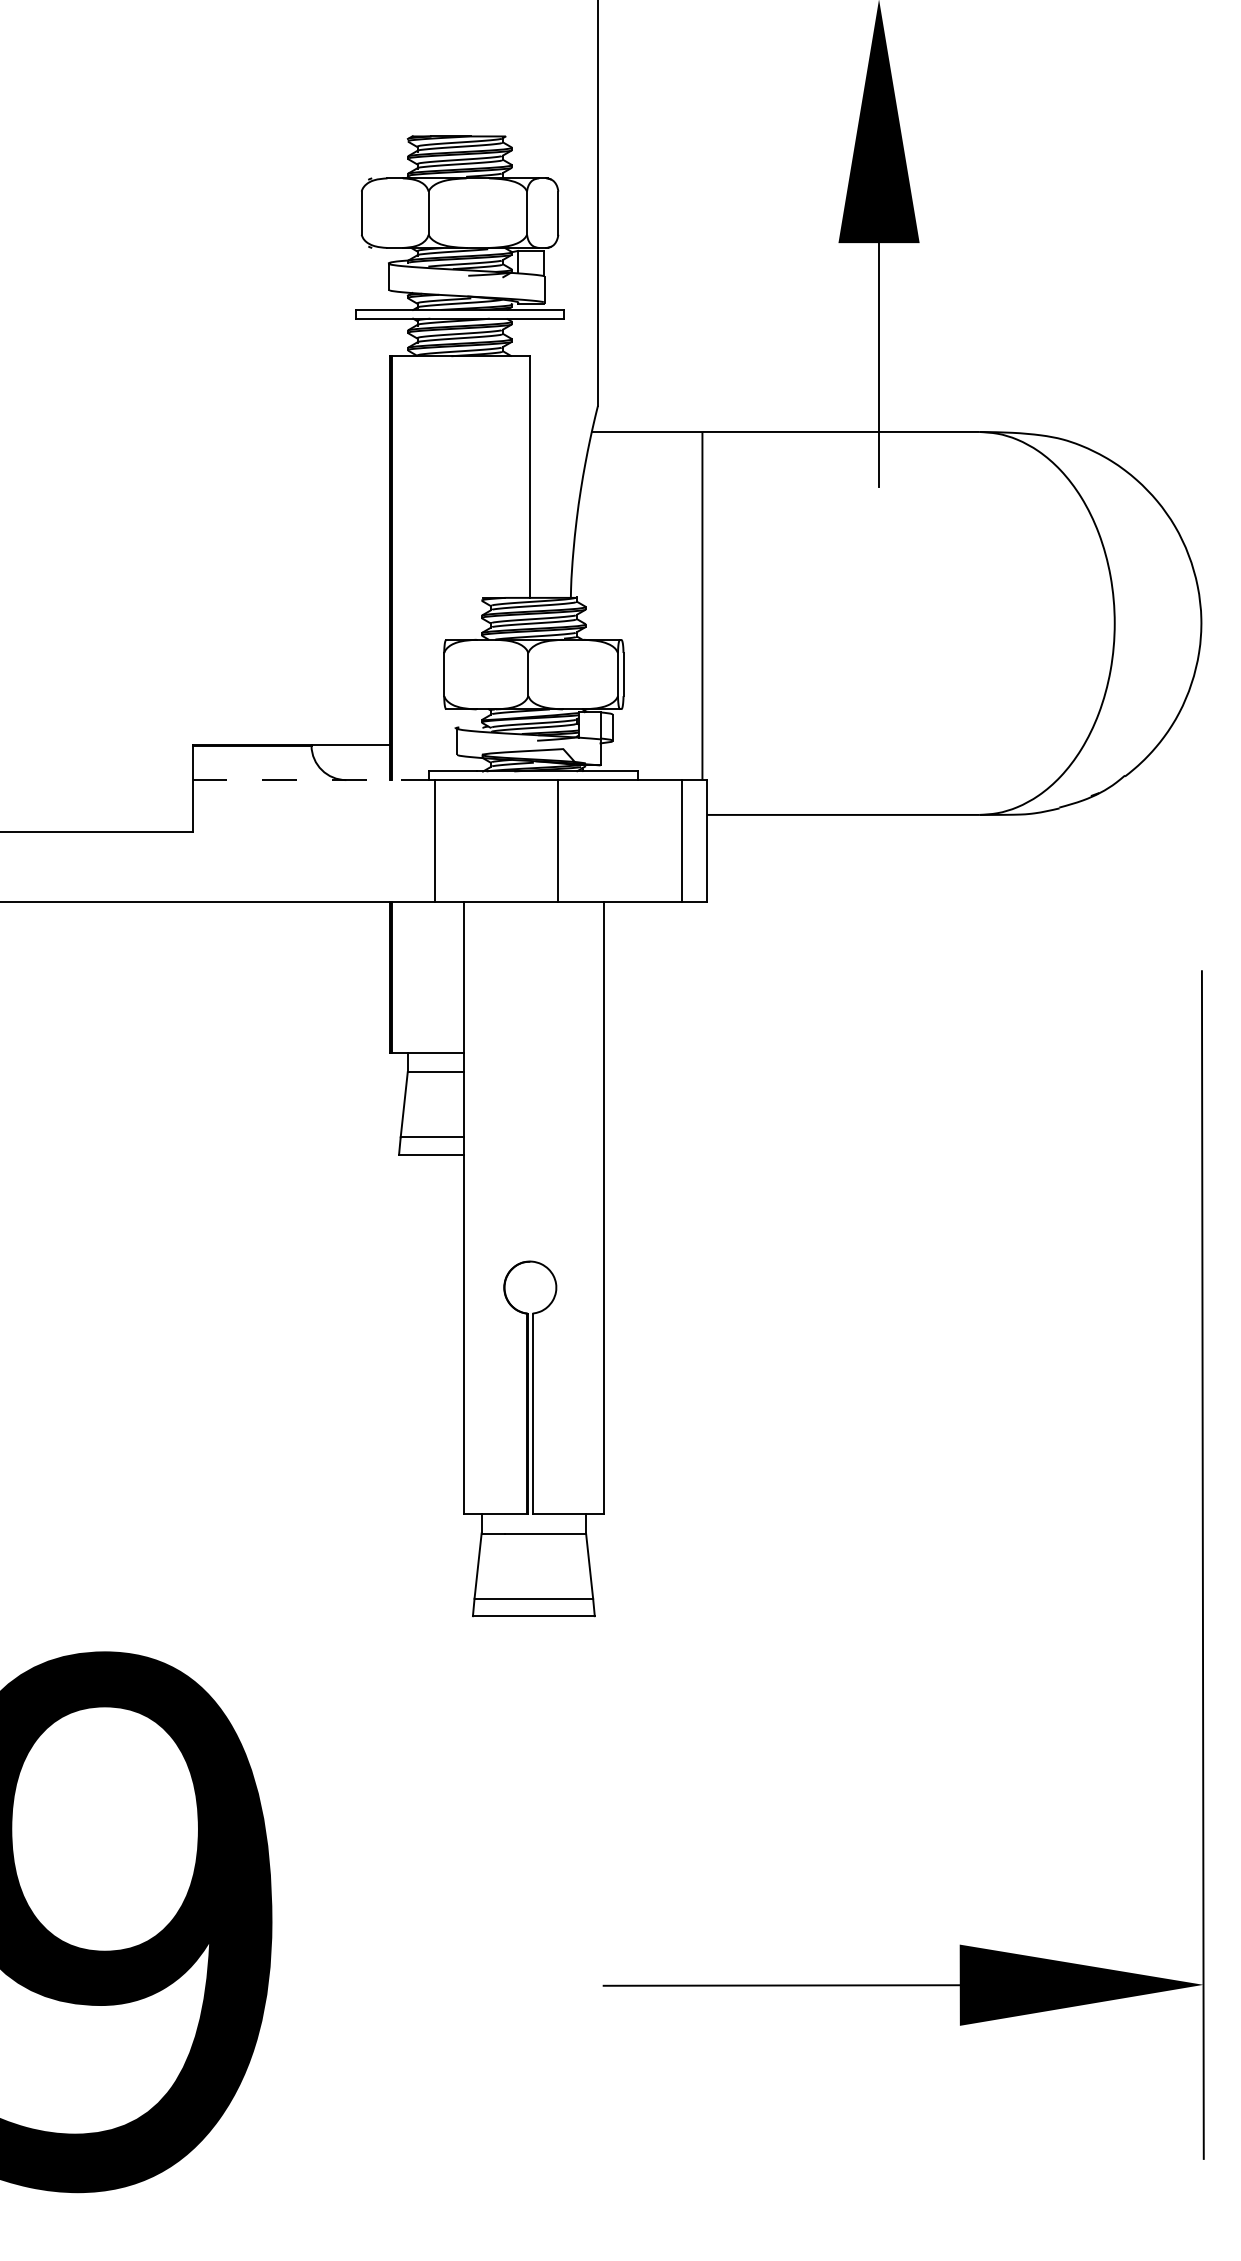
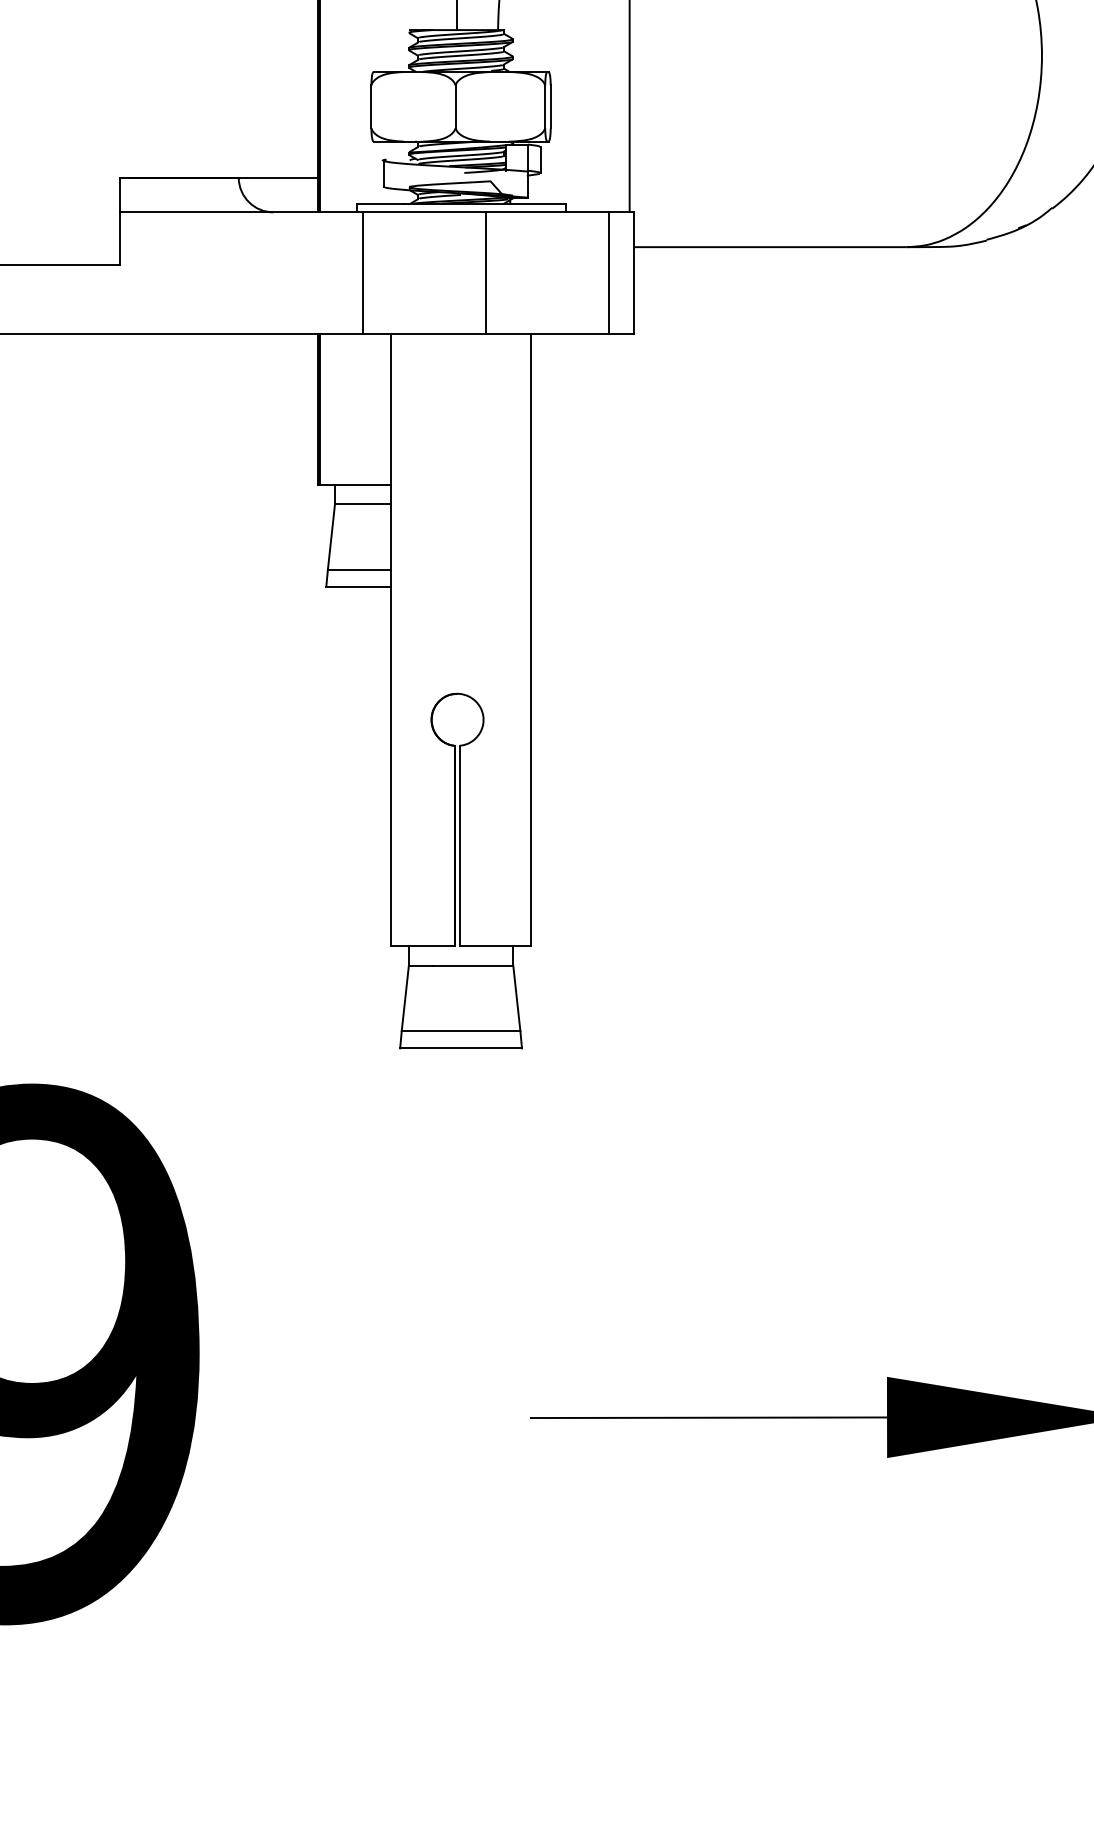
line: (314, 780) -> (241, 212), dashed -> solid

